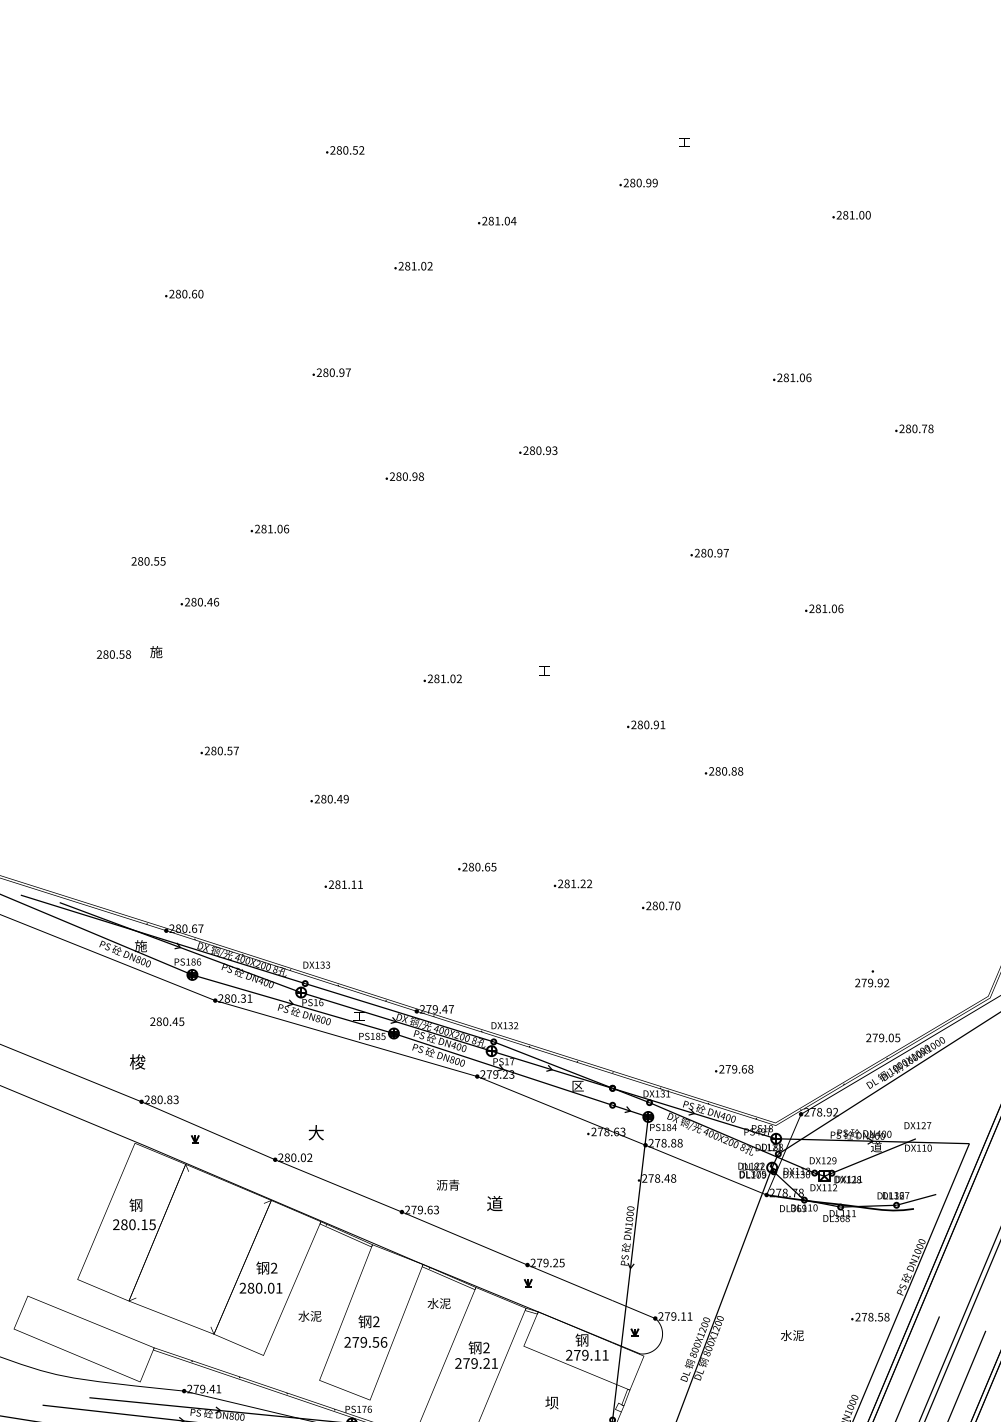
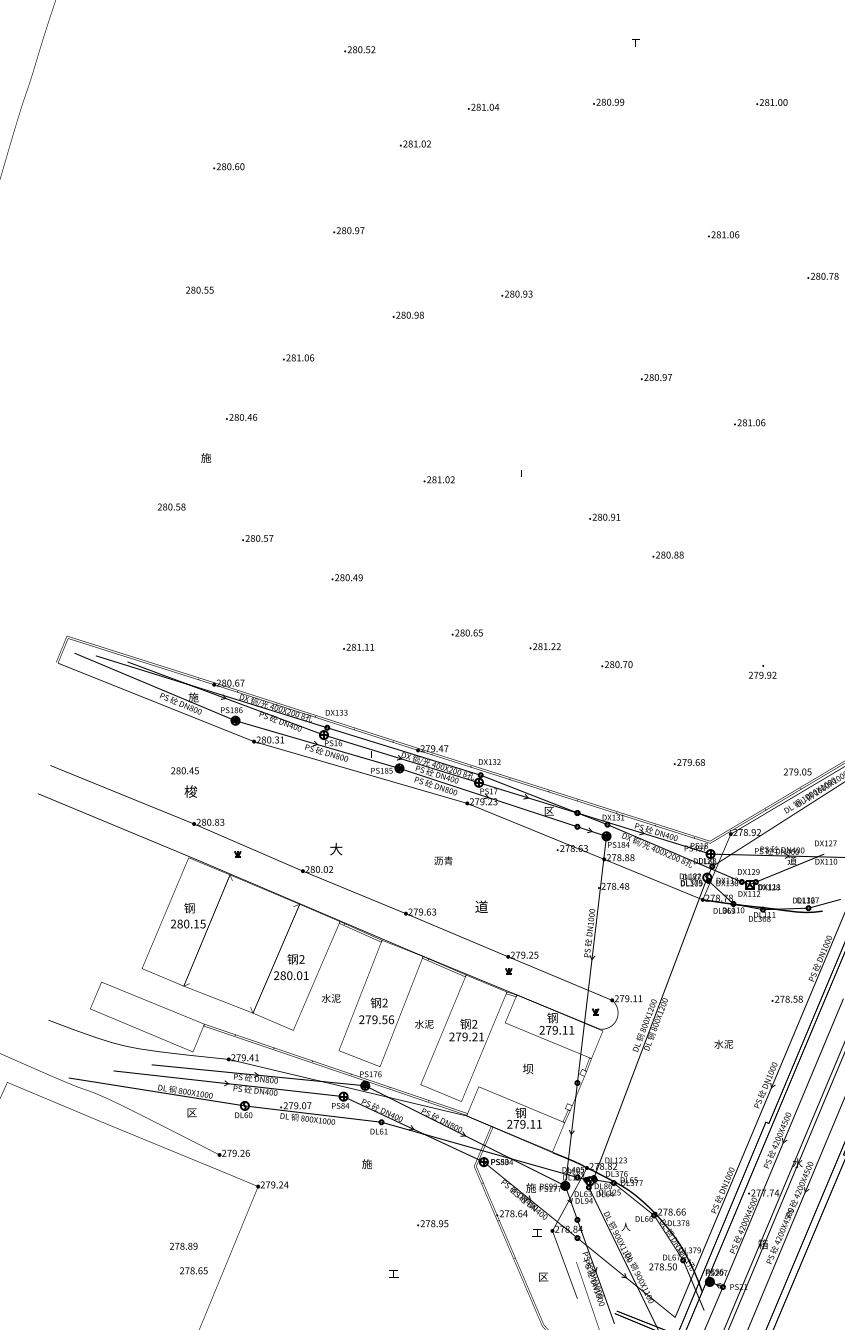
text: (638, 182) -> (608, 101), moved
text: (148, 560) -> (199, 289), moved
text: (113, 653) -> (171, 506), moved
text: (871, 978) -> (762, 671), moved
text: (166, 1021) -> (184, 770), moved
text: (733, 1069) -> (688, 762), moved
text: (448, 1184) -> (443, 860), moved
text: (439, 1302) -> (424, 1023), moved
text: (792, 1334) -> (723, 1043), moved

